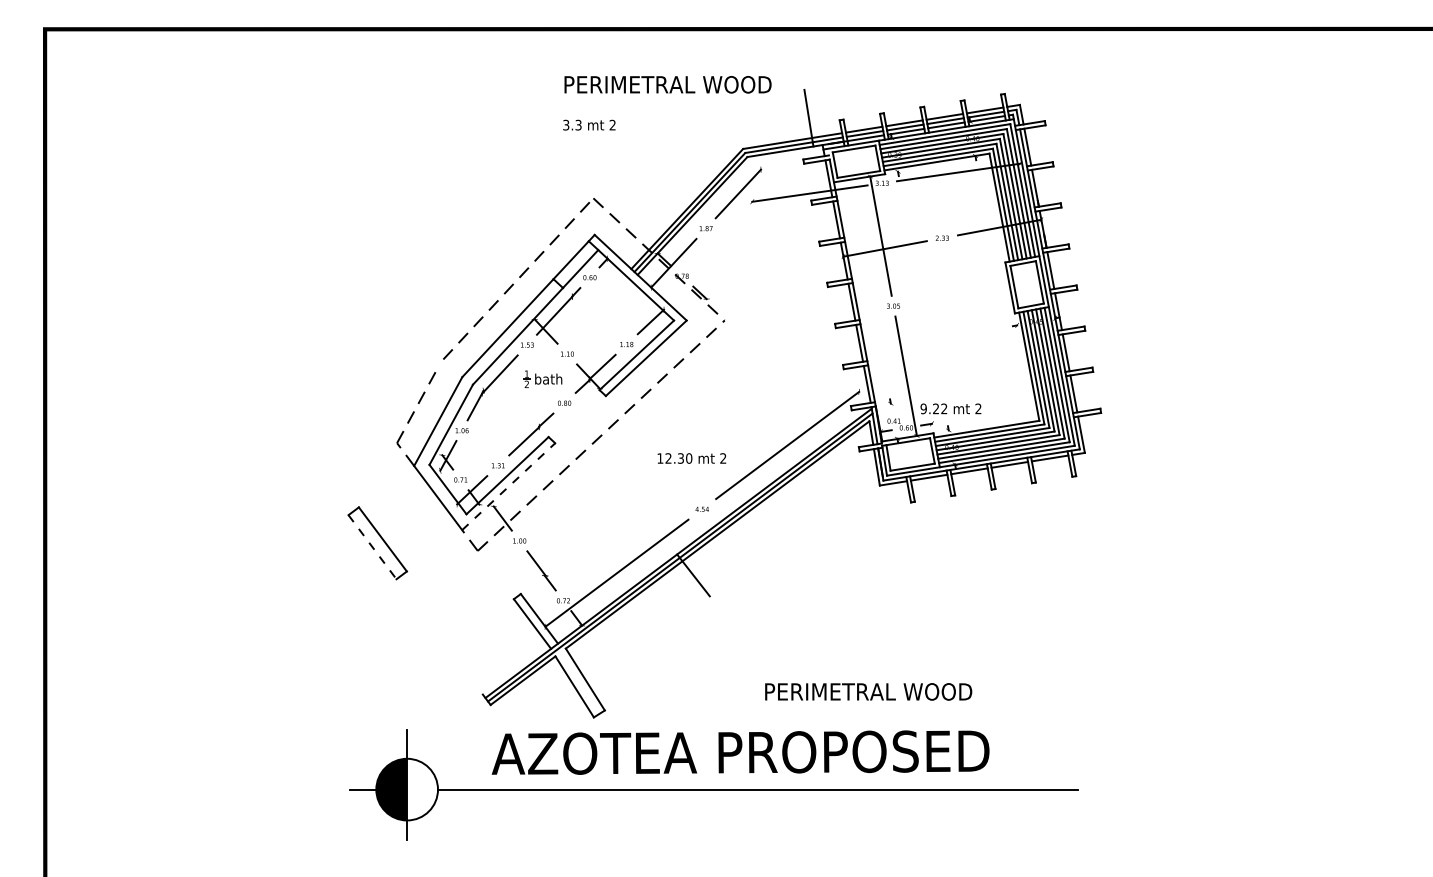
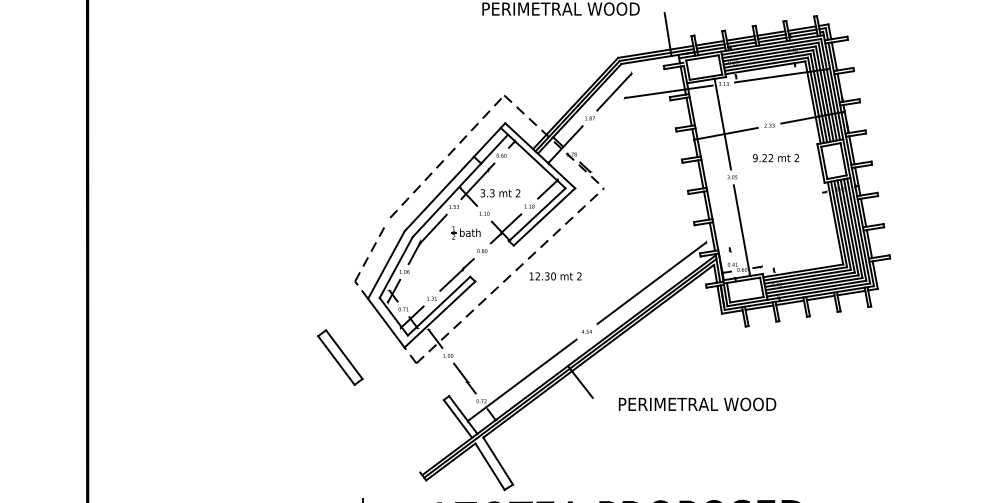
text: (589, 124) -> (500, 192), moved
text: (950, 408) -> (775, 157), moved
text: (691, 458) -> (555, 276), moved
line: (508, 486) -> (439, 314), dashed -> solid
line: (372, 547) -> (336, 360), dashed -> solid
text: (868, 691) -> (697, 404), moved

